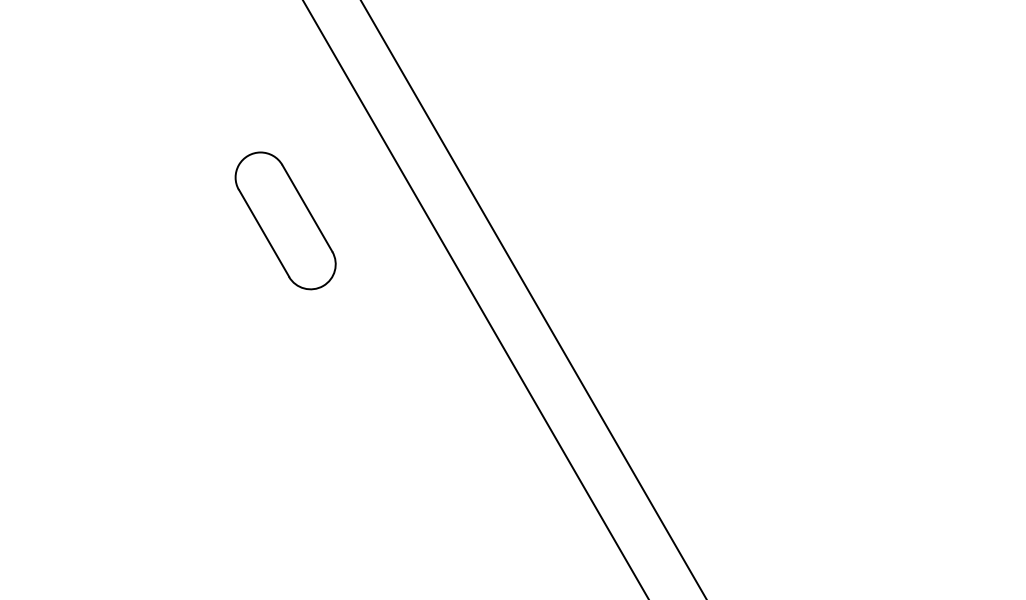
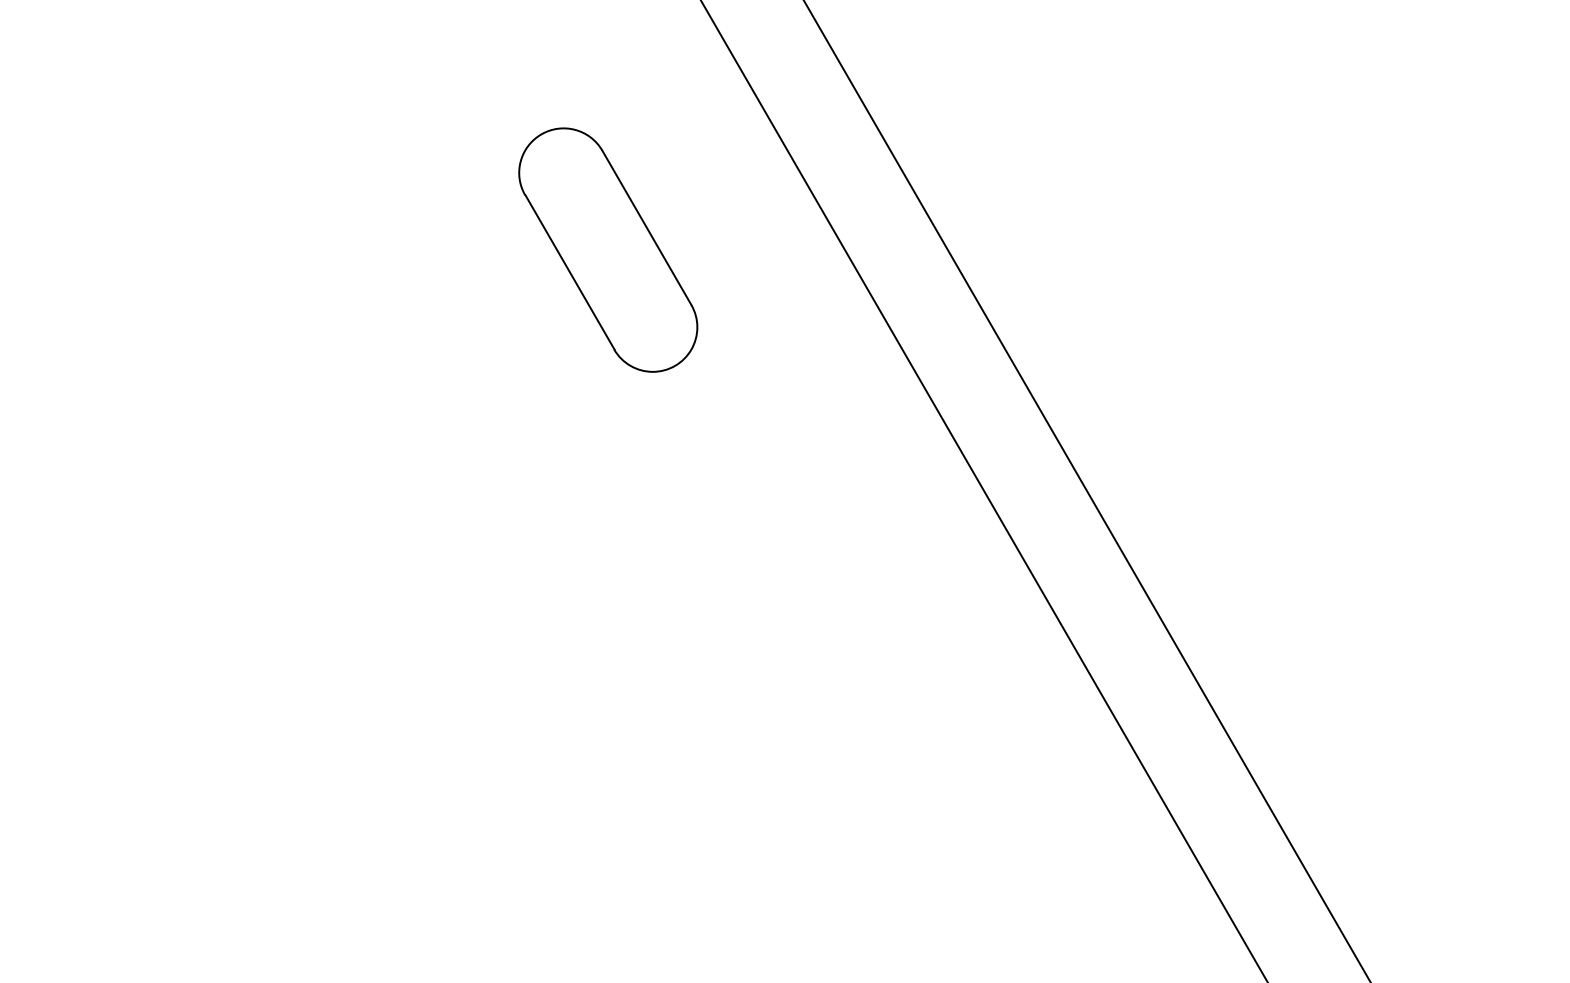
part: (285, 220) -> (607, 249), moved

